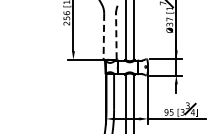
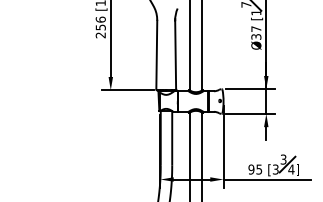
line: (103, 36) -> (156, 54), dashed -> solid
line: (116, 36) -> (175, 54), dashed -> solid

